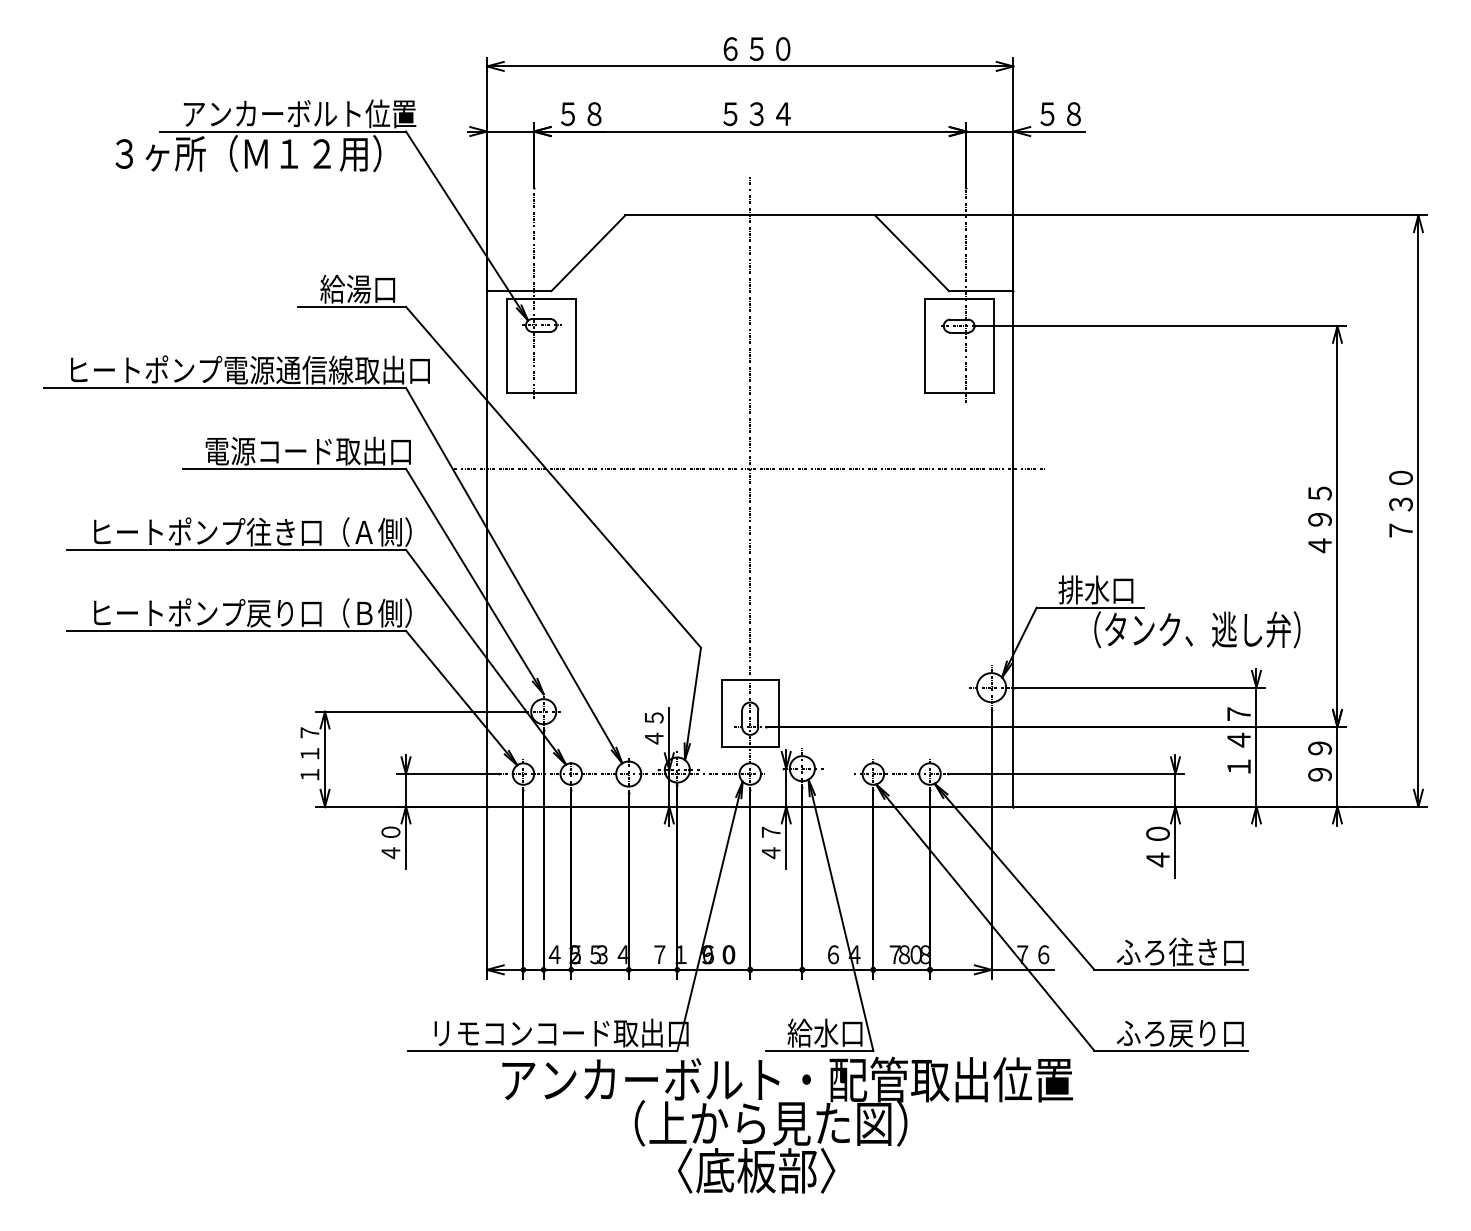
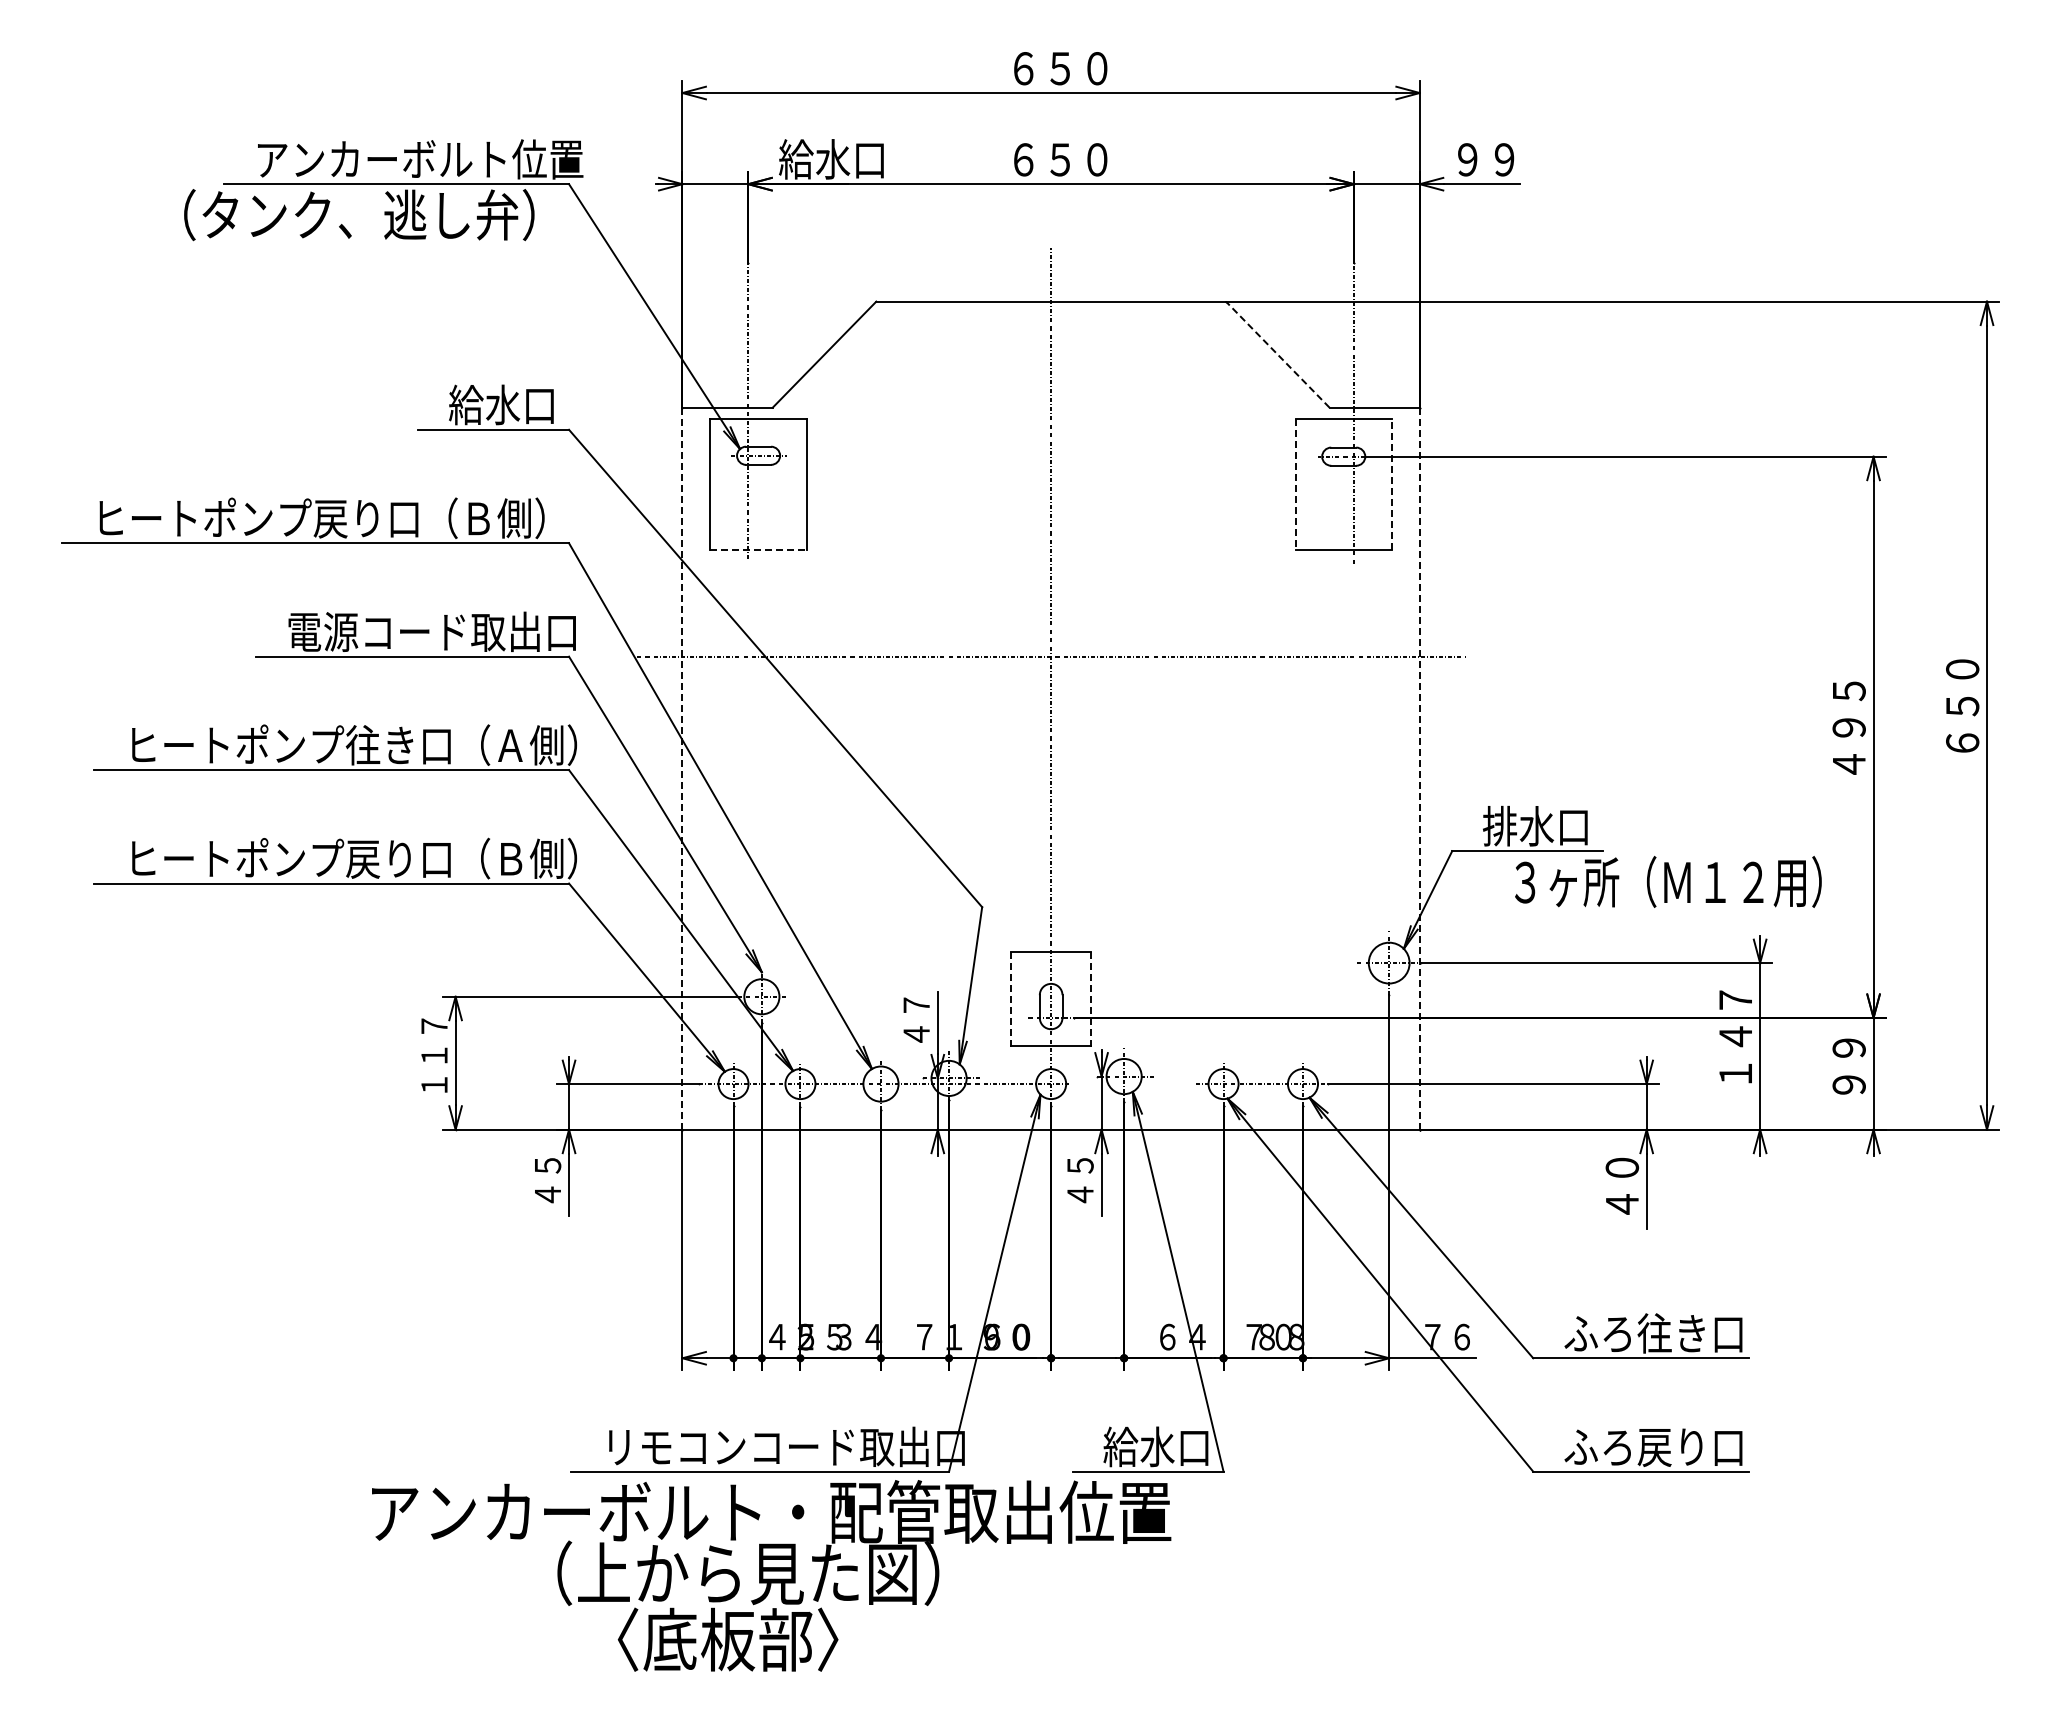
text: (593, 113) -> (831, 159), ５８ -> 給水口
text: (756, 113) -> (1060, 159), ５３４ -> ６５０
text: (1060, 113) -> (1485, 159), ５８ -> ９９
text: (242, 153) -> (340, 215), ３ヶ所（Ｍ１２用） -> （タンク、逃し弁）
line: (911, 253) -> (1277, 354), solid -> dashed
text: (359, 288) -> (503, 404), 給湯口 -> 給水口
line: (924, 345) -> (1295, 484), solid -> dashed
line: (993, 345) -> (1391, 484), solid -> dashed
text: (326, 370) -> (457, 518), ヒートポンプ電源通信線取出口 -> ヒートポンプ戻り口（Ｂ側）
line: (542, 393) -> (759, 550), solid -> dashed
text: (1400, 517) -> (1962, 724), ７３０ -> ６５０
line: (487, 548) -> (682, 768), solid -> dashed
line: (1013, 548) -> (1419, 768), solid -> dashed
text: (1186, 629) -> (1661, 881), （タンク、逃し弁） -> ３ヶ所（Ｍ１２用）
line: (721, 713) -> (1011, 999), solid -> dashed
line: (778, 713) -> (1090, 999), solid -> dashed
text: (654, 717) -> (916, 1005), ４５ -> ４７
text: (390, 832) -> (547, 1165), ４０ -> ４５
text: (771, 832) -> (1080, 1165), ４７ -> ４５
text: (787, 1124) -> (771, 1575), moved

